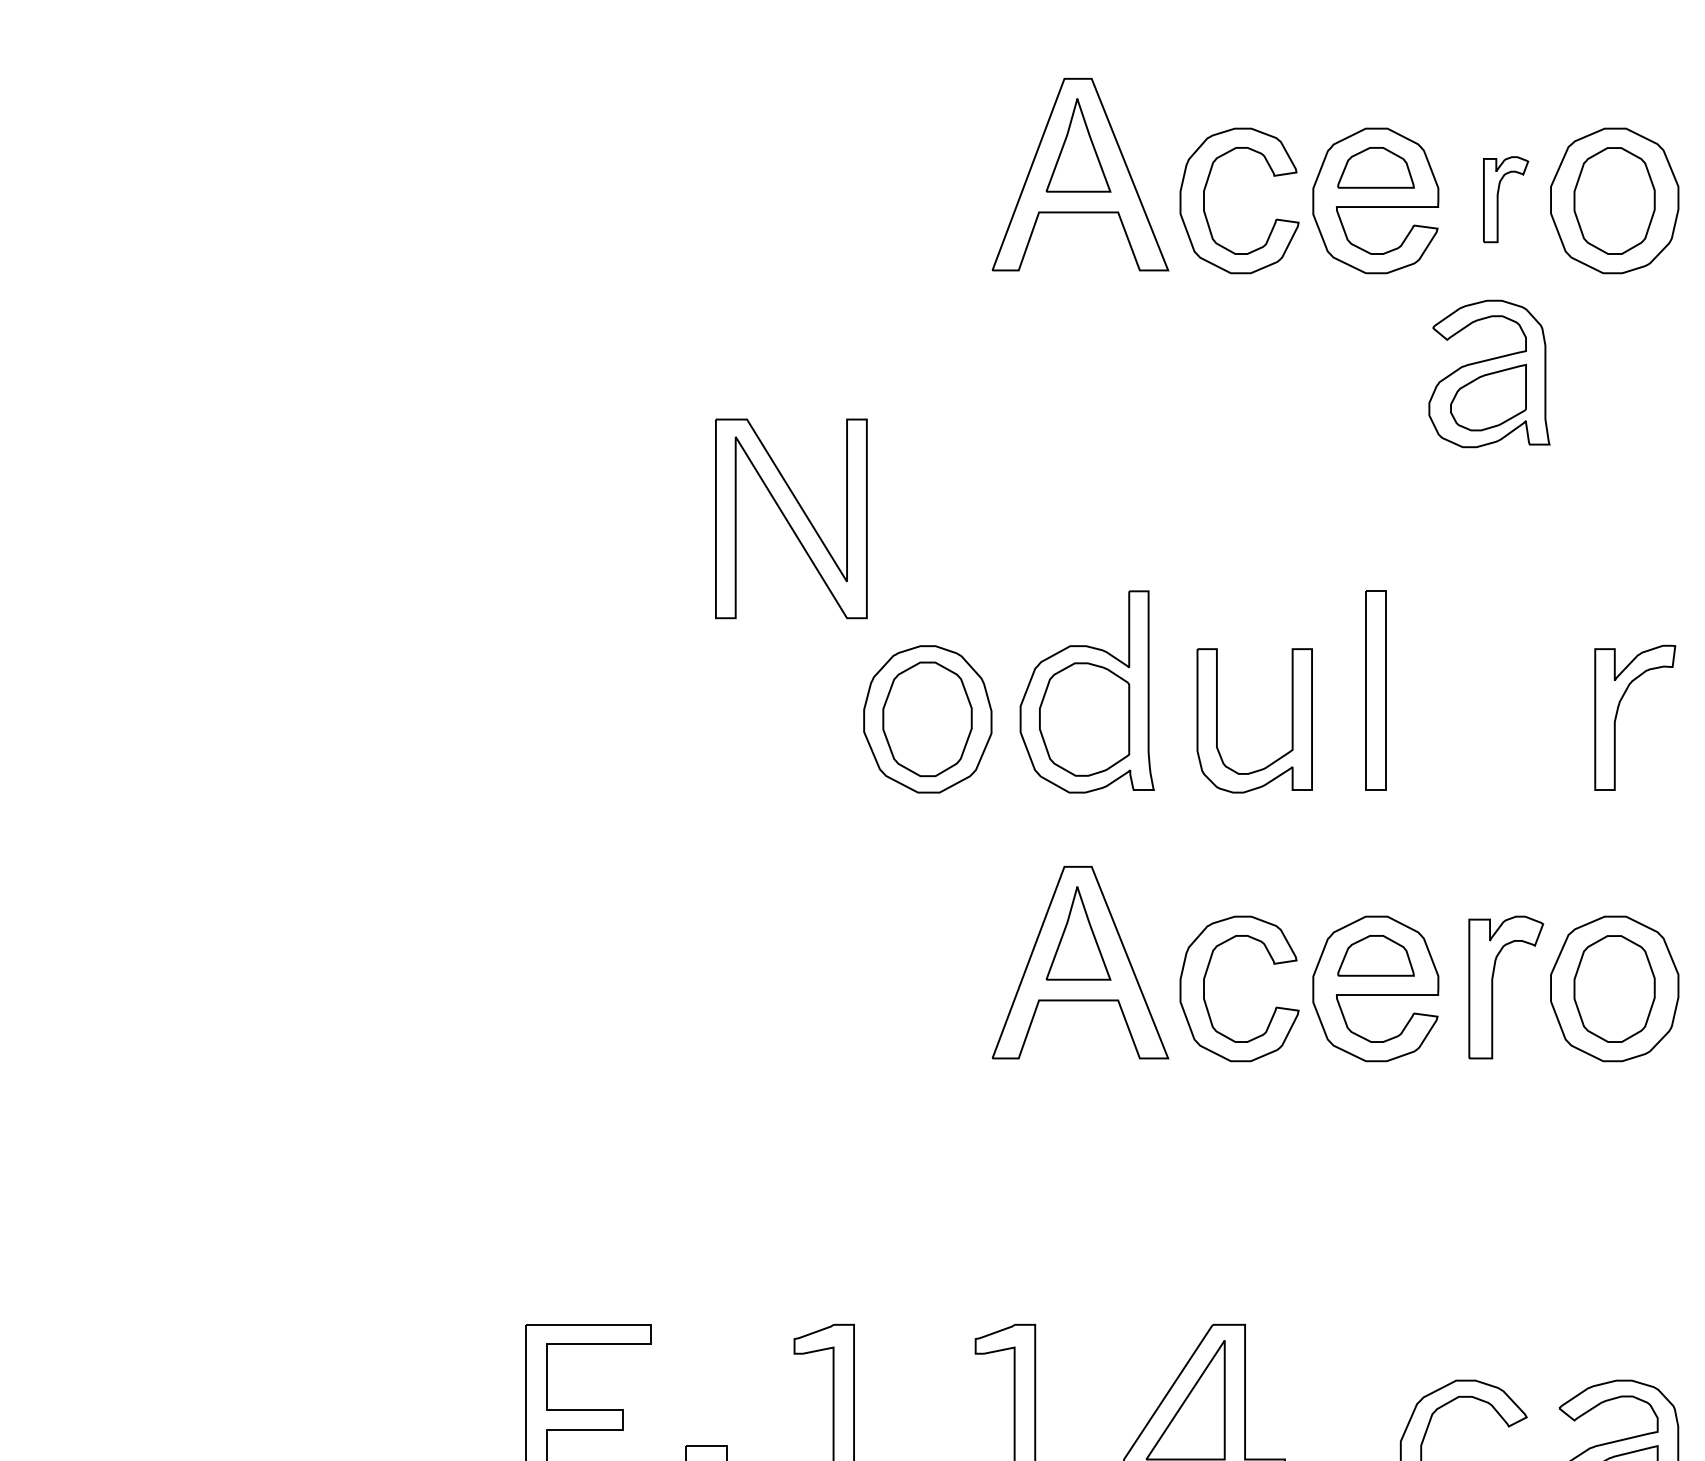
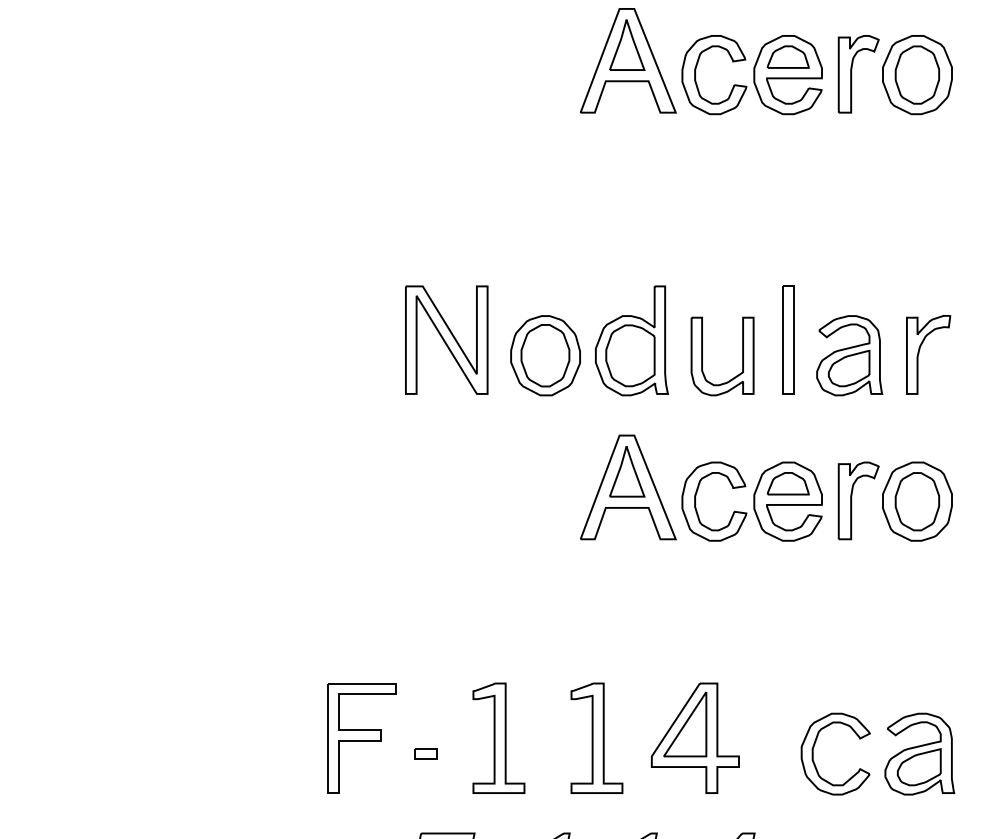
part: (1505, 199) -> (858, 74), size x1.67
part: (1489, 373) -> (849, 355), moved
part: (790, 517) -> (446, 339), moved

